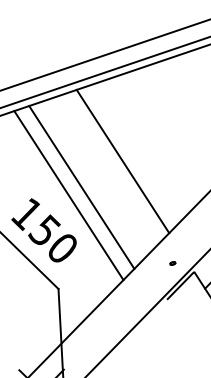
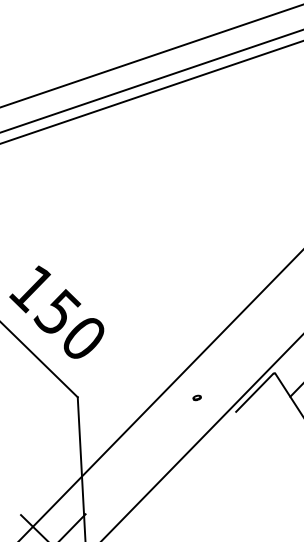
line: (122, 161) -> (170, 212), removed
line: (81, 187) -> (111, 250), removed
line: (68, 195) -> (92, 261), removed
part: (172, 263) -> (196, 397), moved

